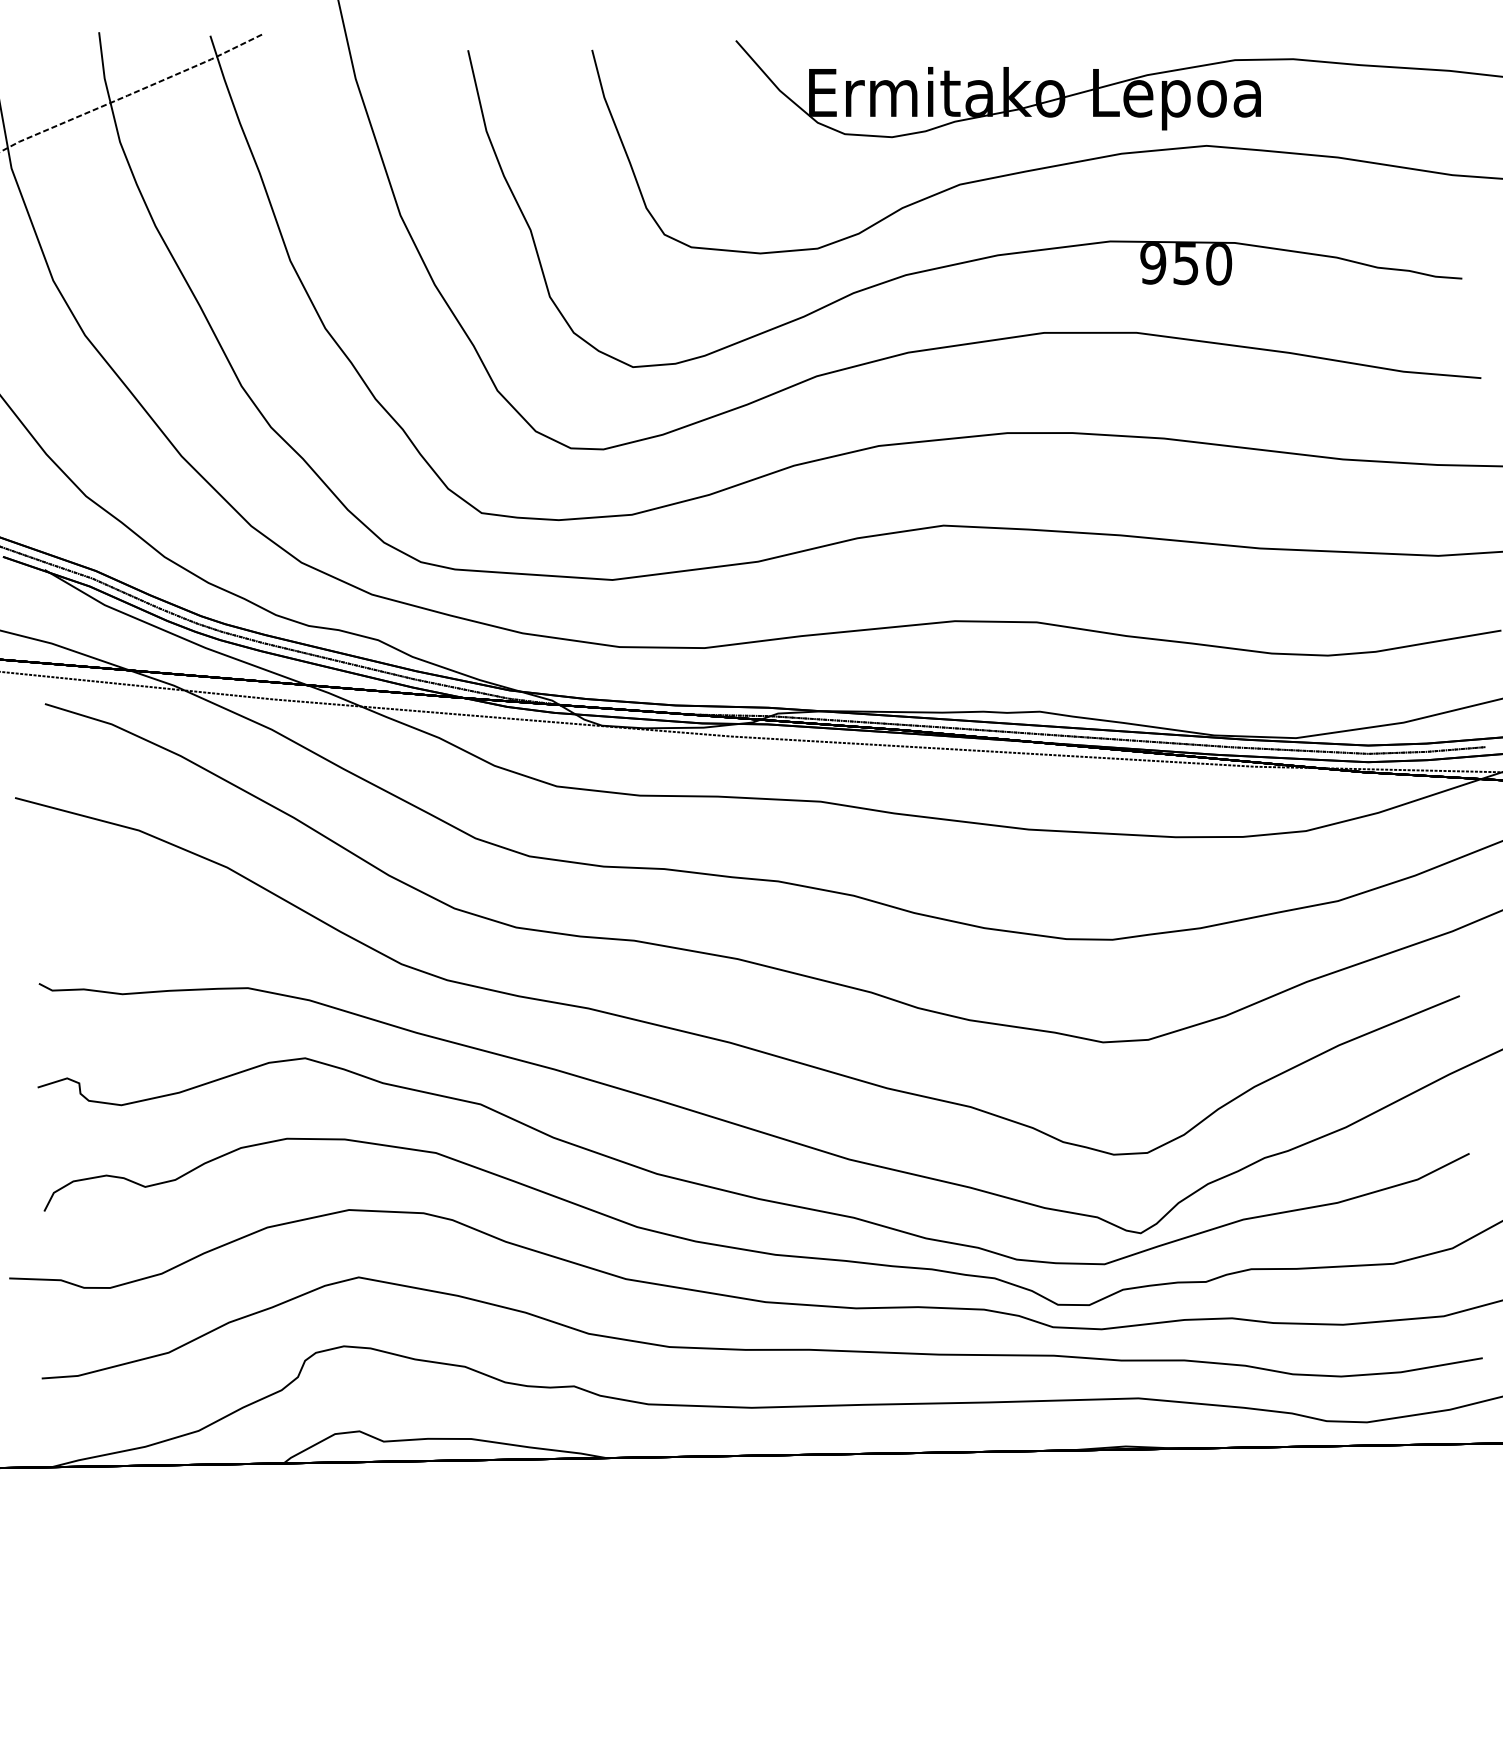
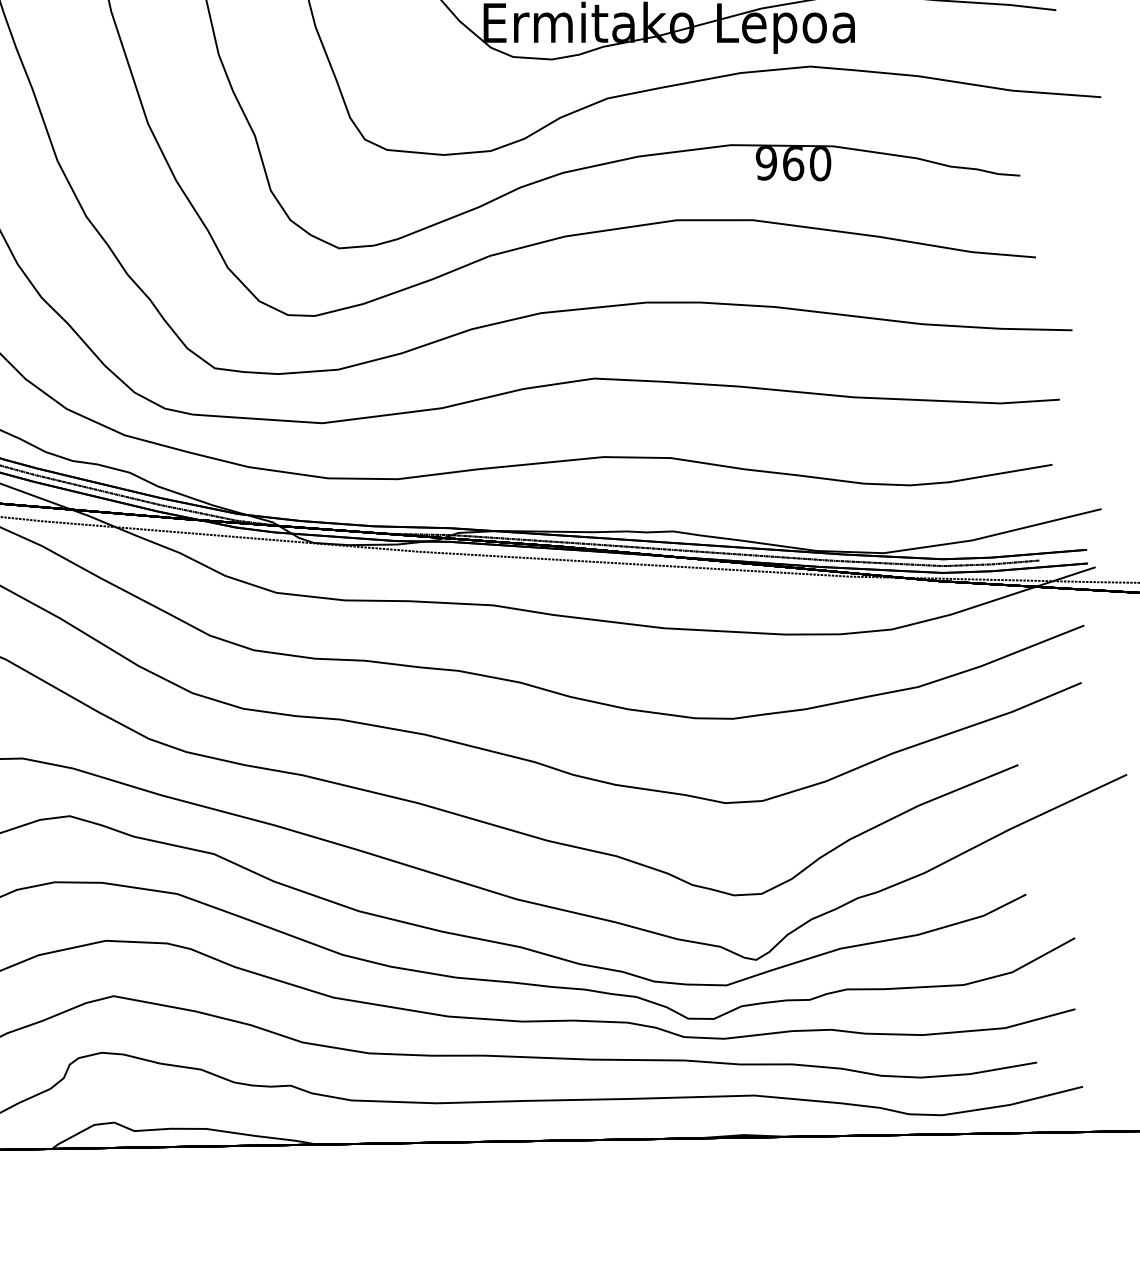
text: (1186, 264) -> (793, 164), 950 -> 960

